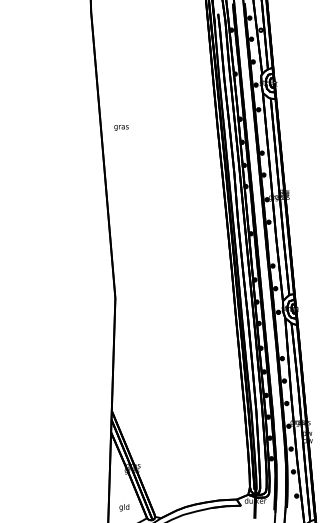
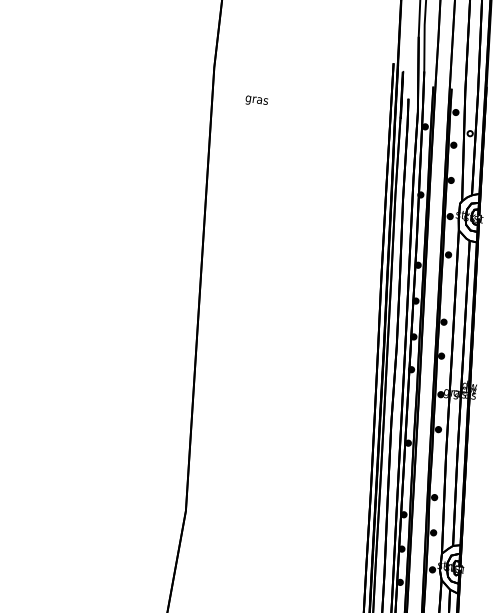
text: (121, 127) -> (256, 100), moved

